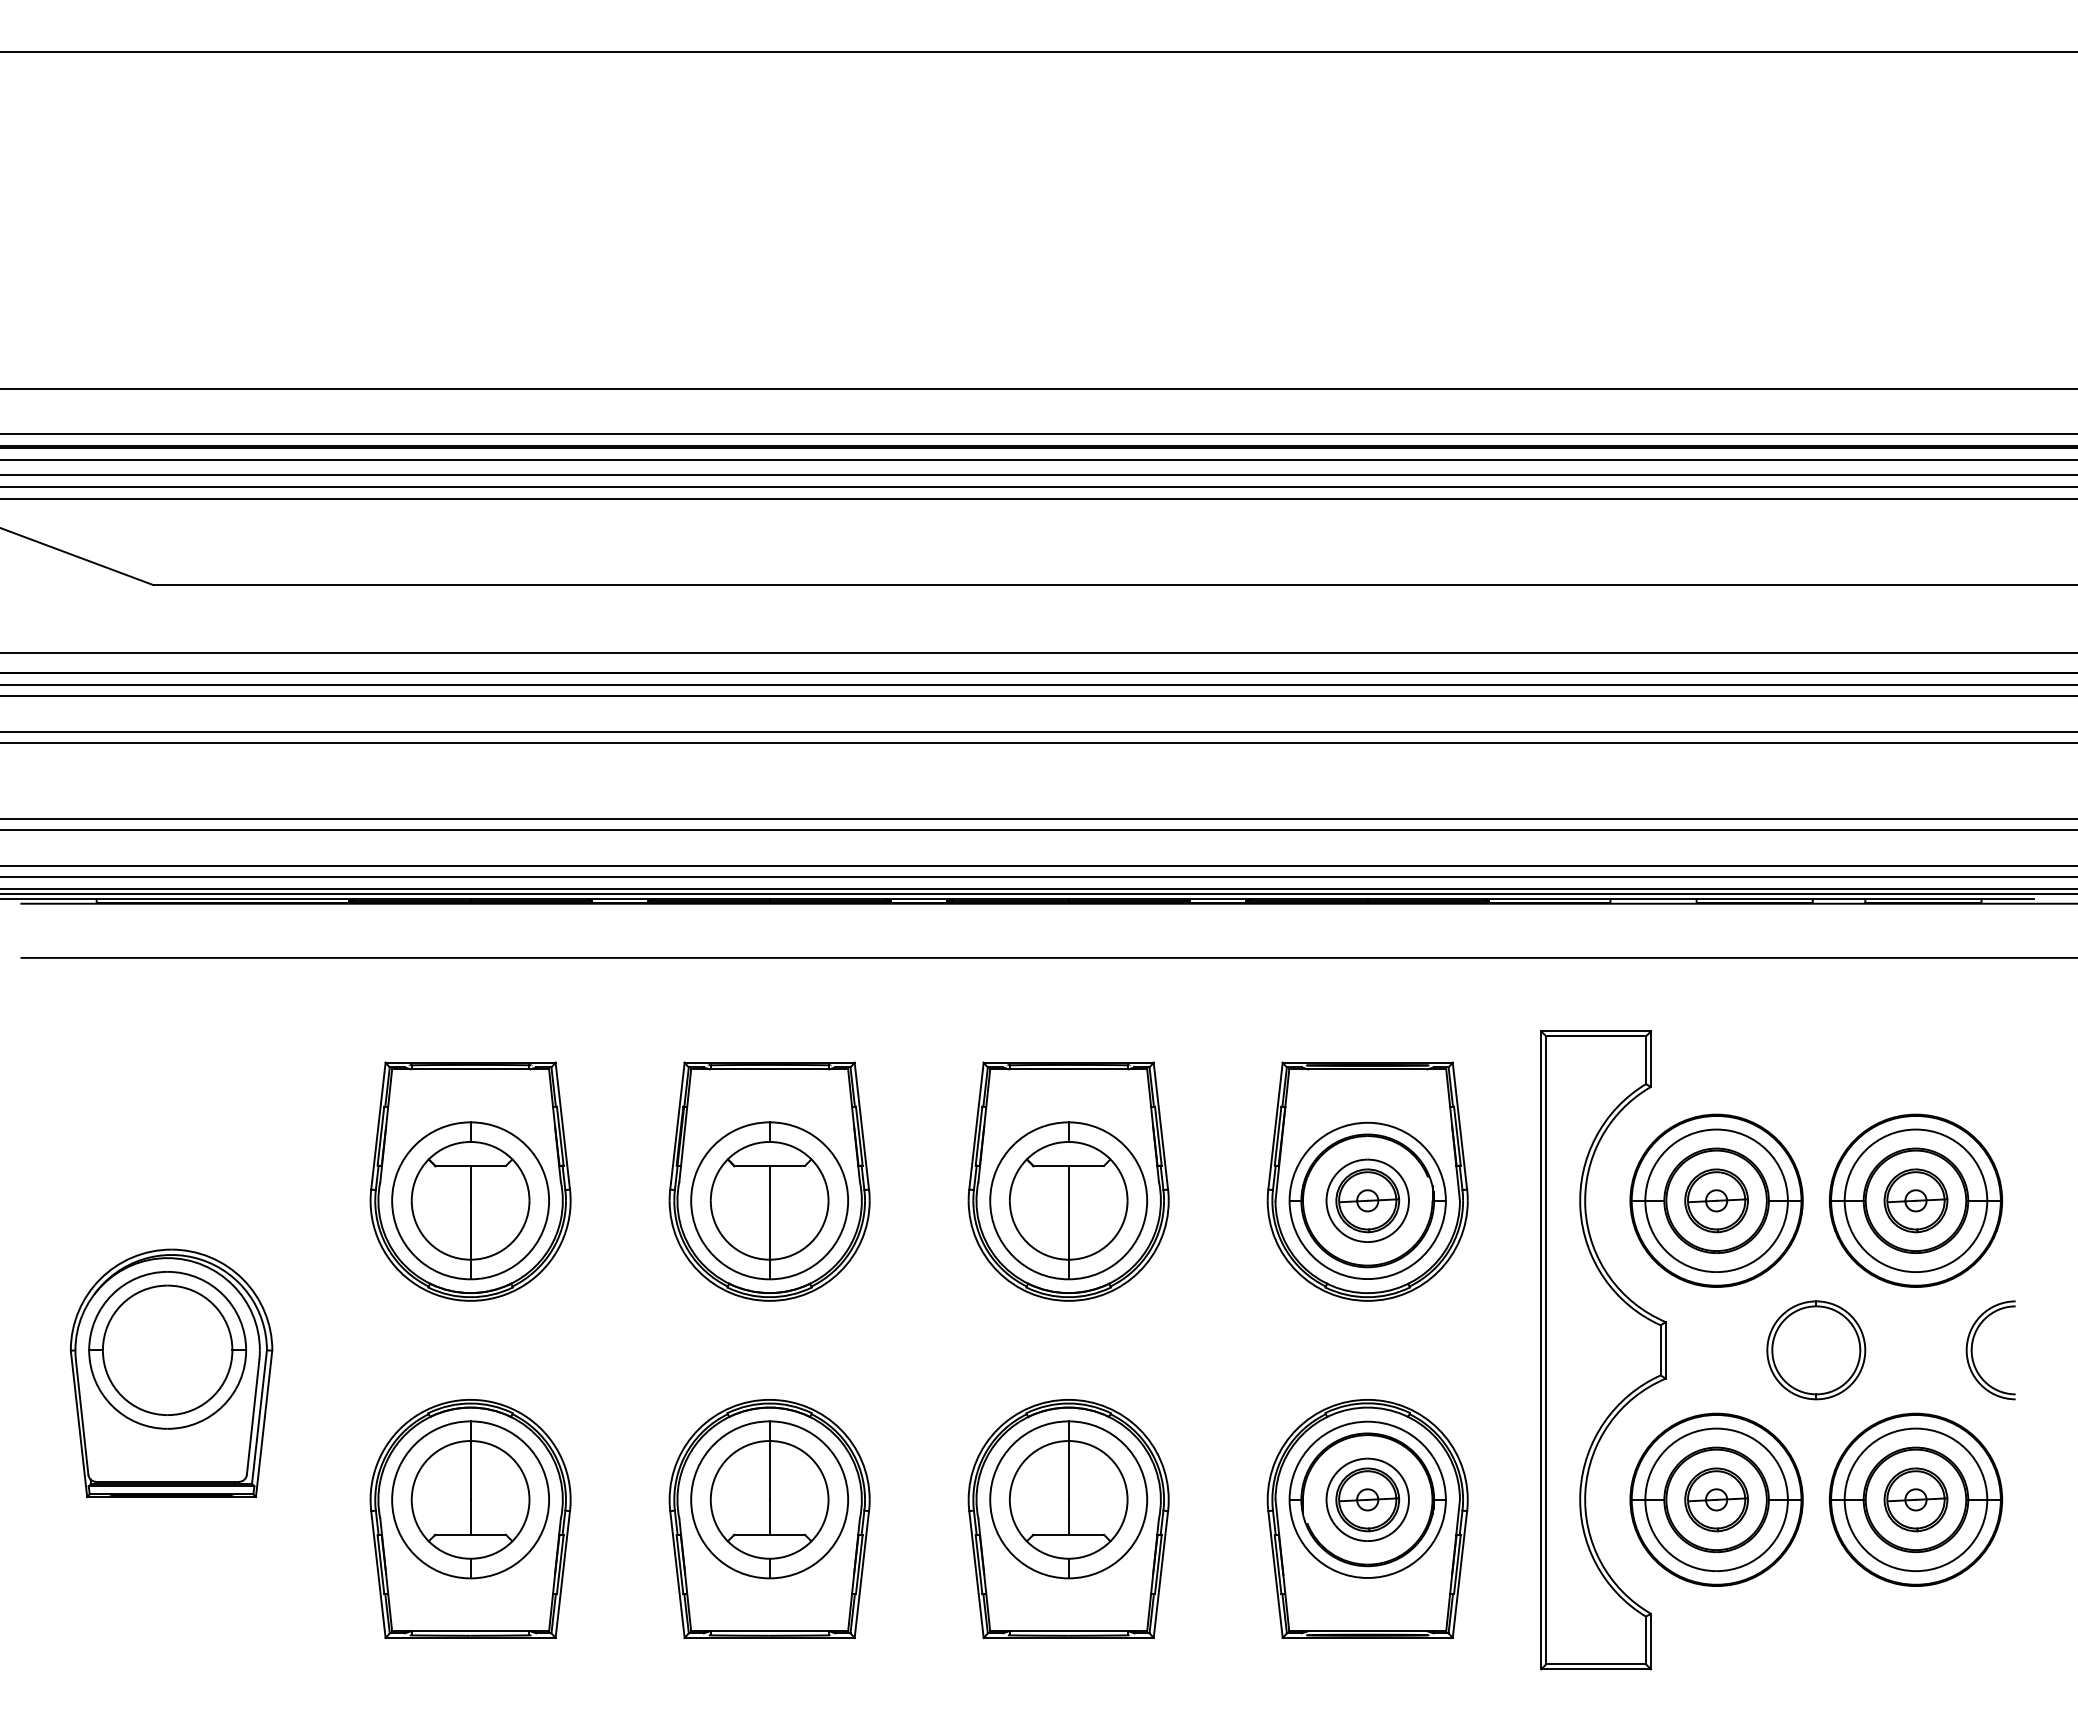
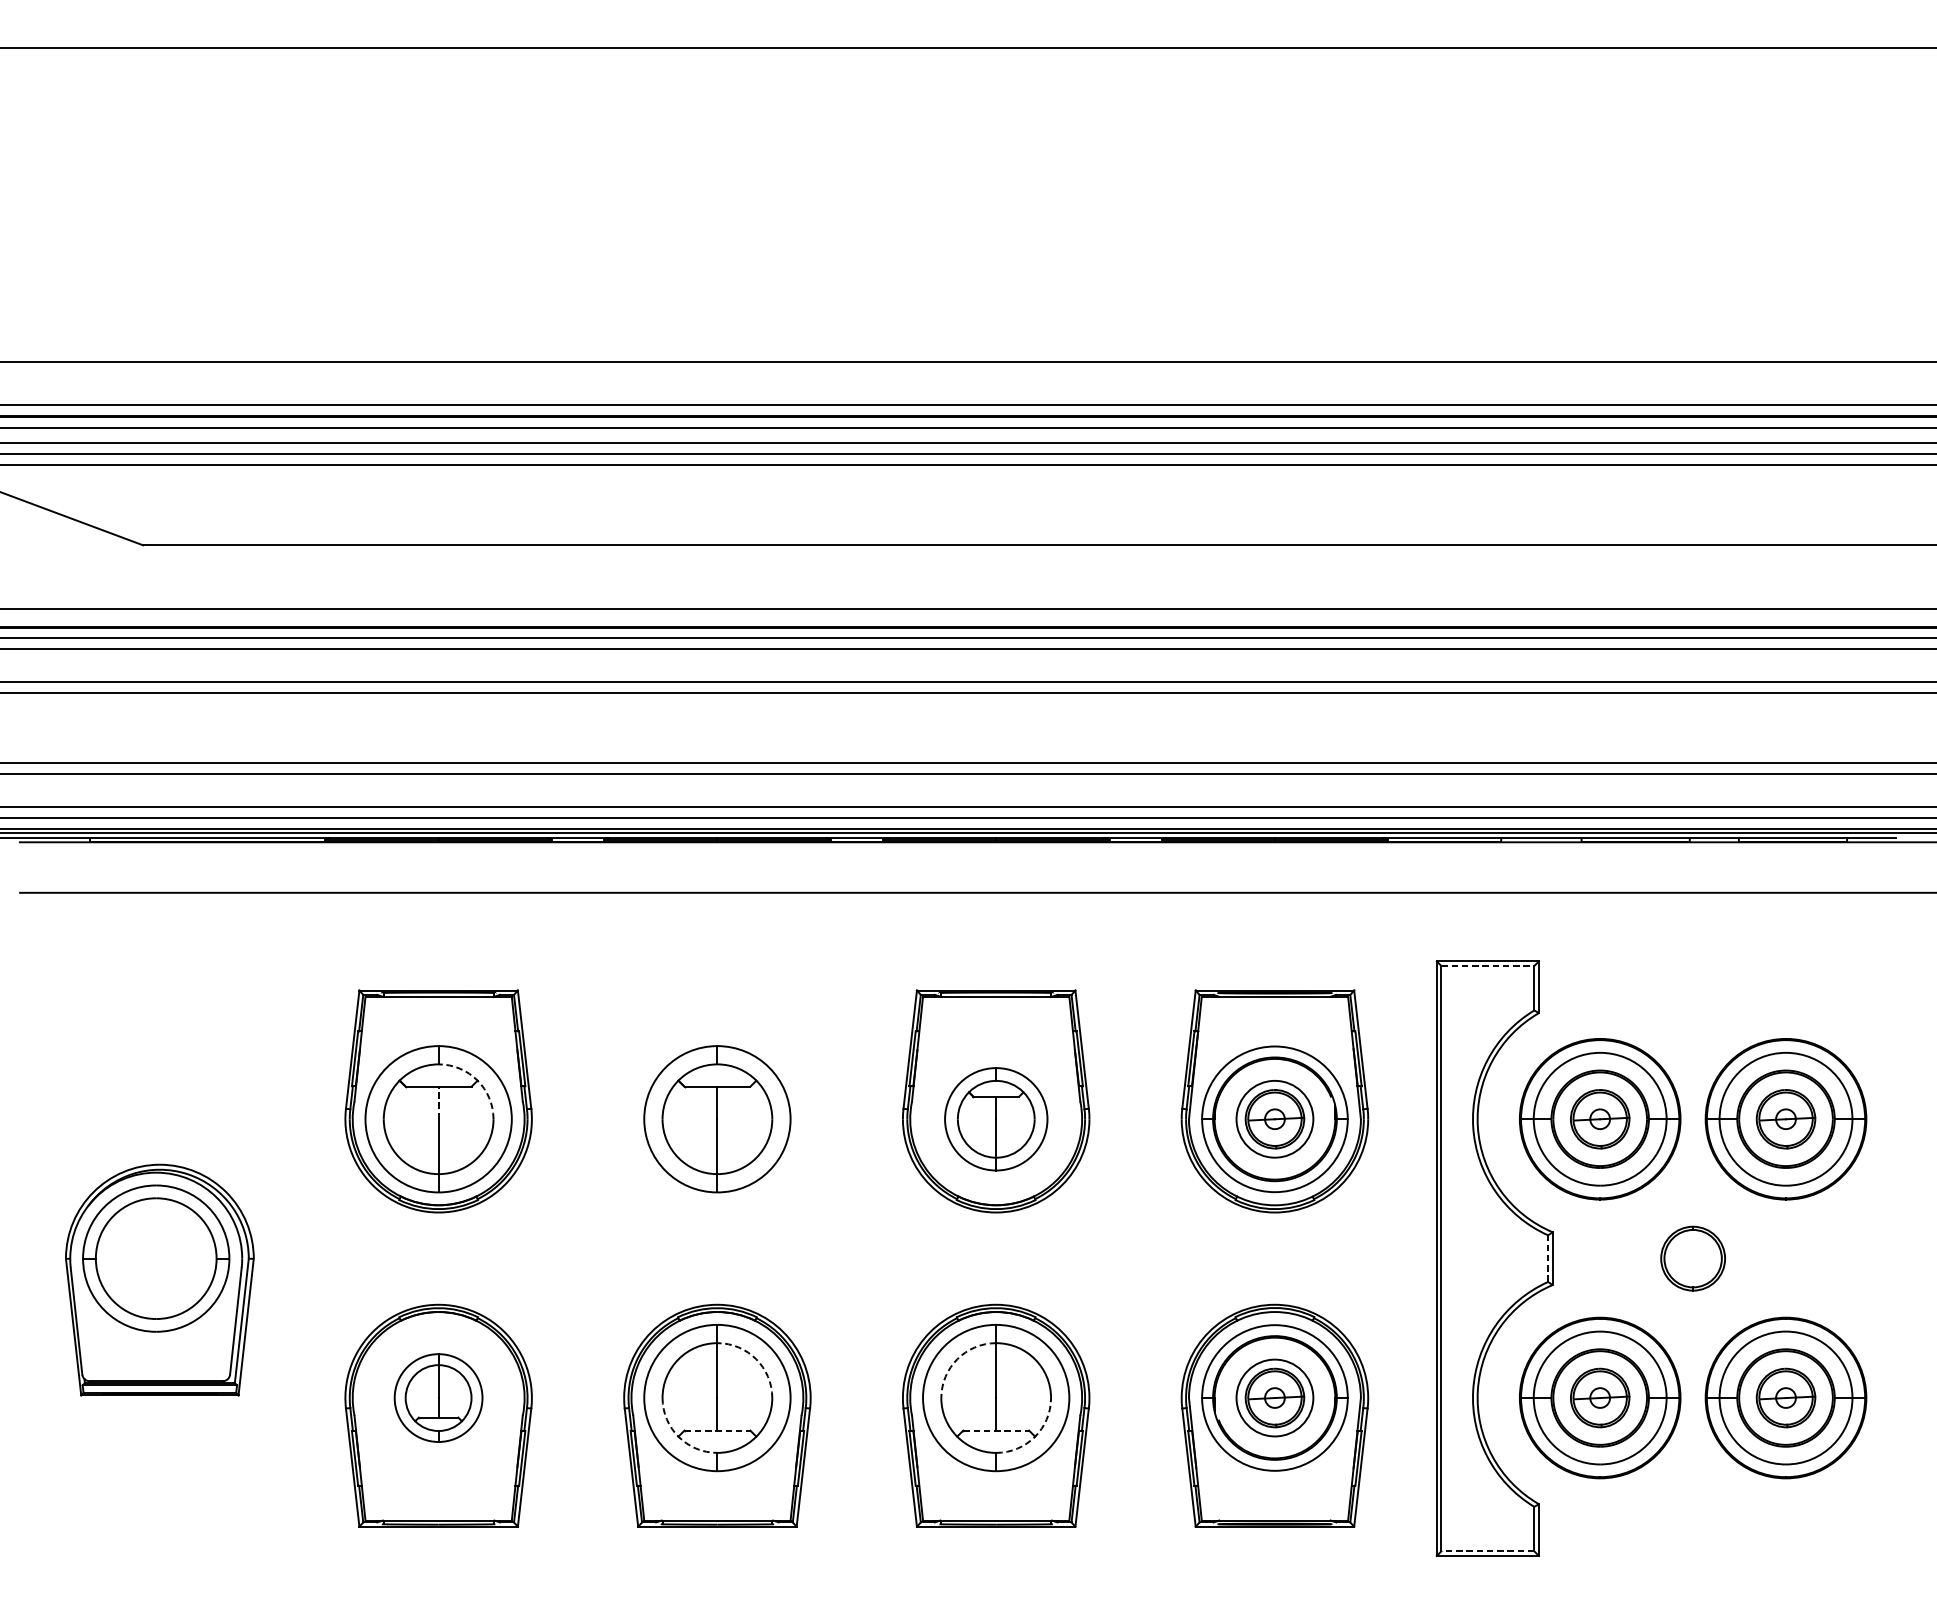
line: (1596, 1036) -> (1488, 966), solid -> dashed
arc: (512, 1159) -> (477, 1080), solid -> dashed
part: (769, 1181) -> (717, 1101), removed
line: (470, 1182) -> (438, 1102), solid -> dashed
part: (1068, 1200) -> (995, 1118), size x0.7
line: (1660, 1349) -> (1547, 1257), solid -> dashed
part: (1816, 1350) -> (1693, 1258), size x0.7
part: (1972, 1350) -> (1838, 1258), removed
arc: (811, 1458) -> (756, 1359), solid -> dashed
arc: (1027, 1458) -> (957, 1359), solid -> dashed
part: (470, 1499) -> (438, 1397), size x0.6
line: (770, 1534) -> (718, 1430), solid -> dashed
line: (1069, 1534) -> (996, 1430), solid -> dashed
arc: (728, 1541) -> (679, 1436), solid -> dashed
arc: (1110, 1541) -> (1035, 1436), solid -> dashed
line: (1596, 1664) -> (1488, 1551), solid -> dashed

